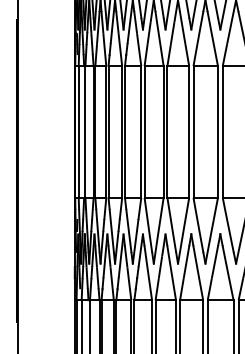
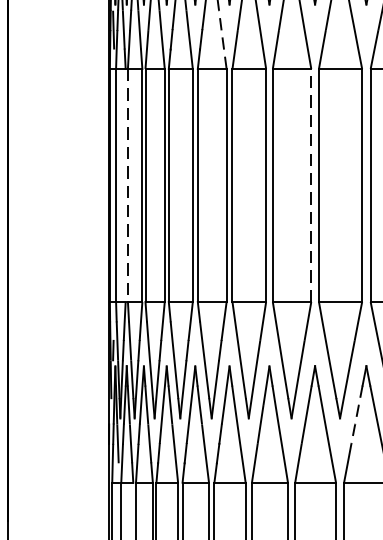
line: (139, 49) -> (223, 39), solid -> dashed
line: (85, 132) -> (128, 186), solid -> dashed
line: (189, 132) -> (311, 186), solid -> dashed
line: (215, 261) -> (357, 414), solid -> dashed

